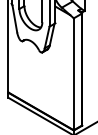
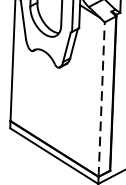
line: (73, 74) -> (101, 99), solid -> dashed

